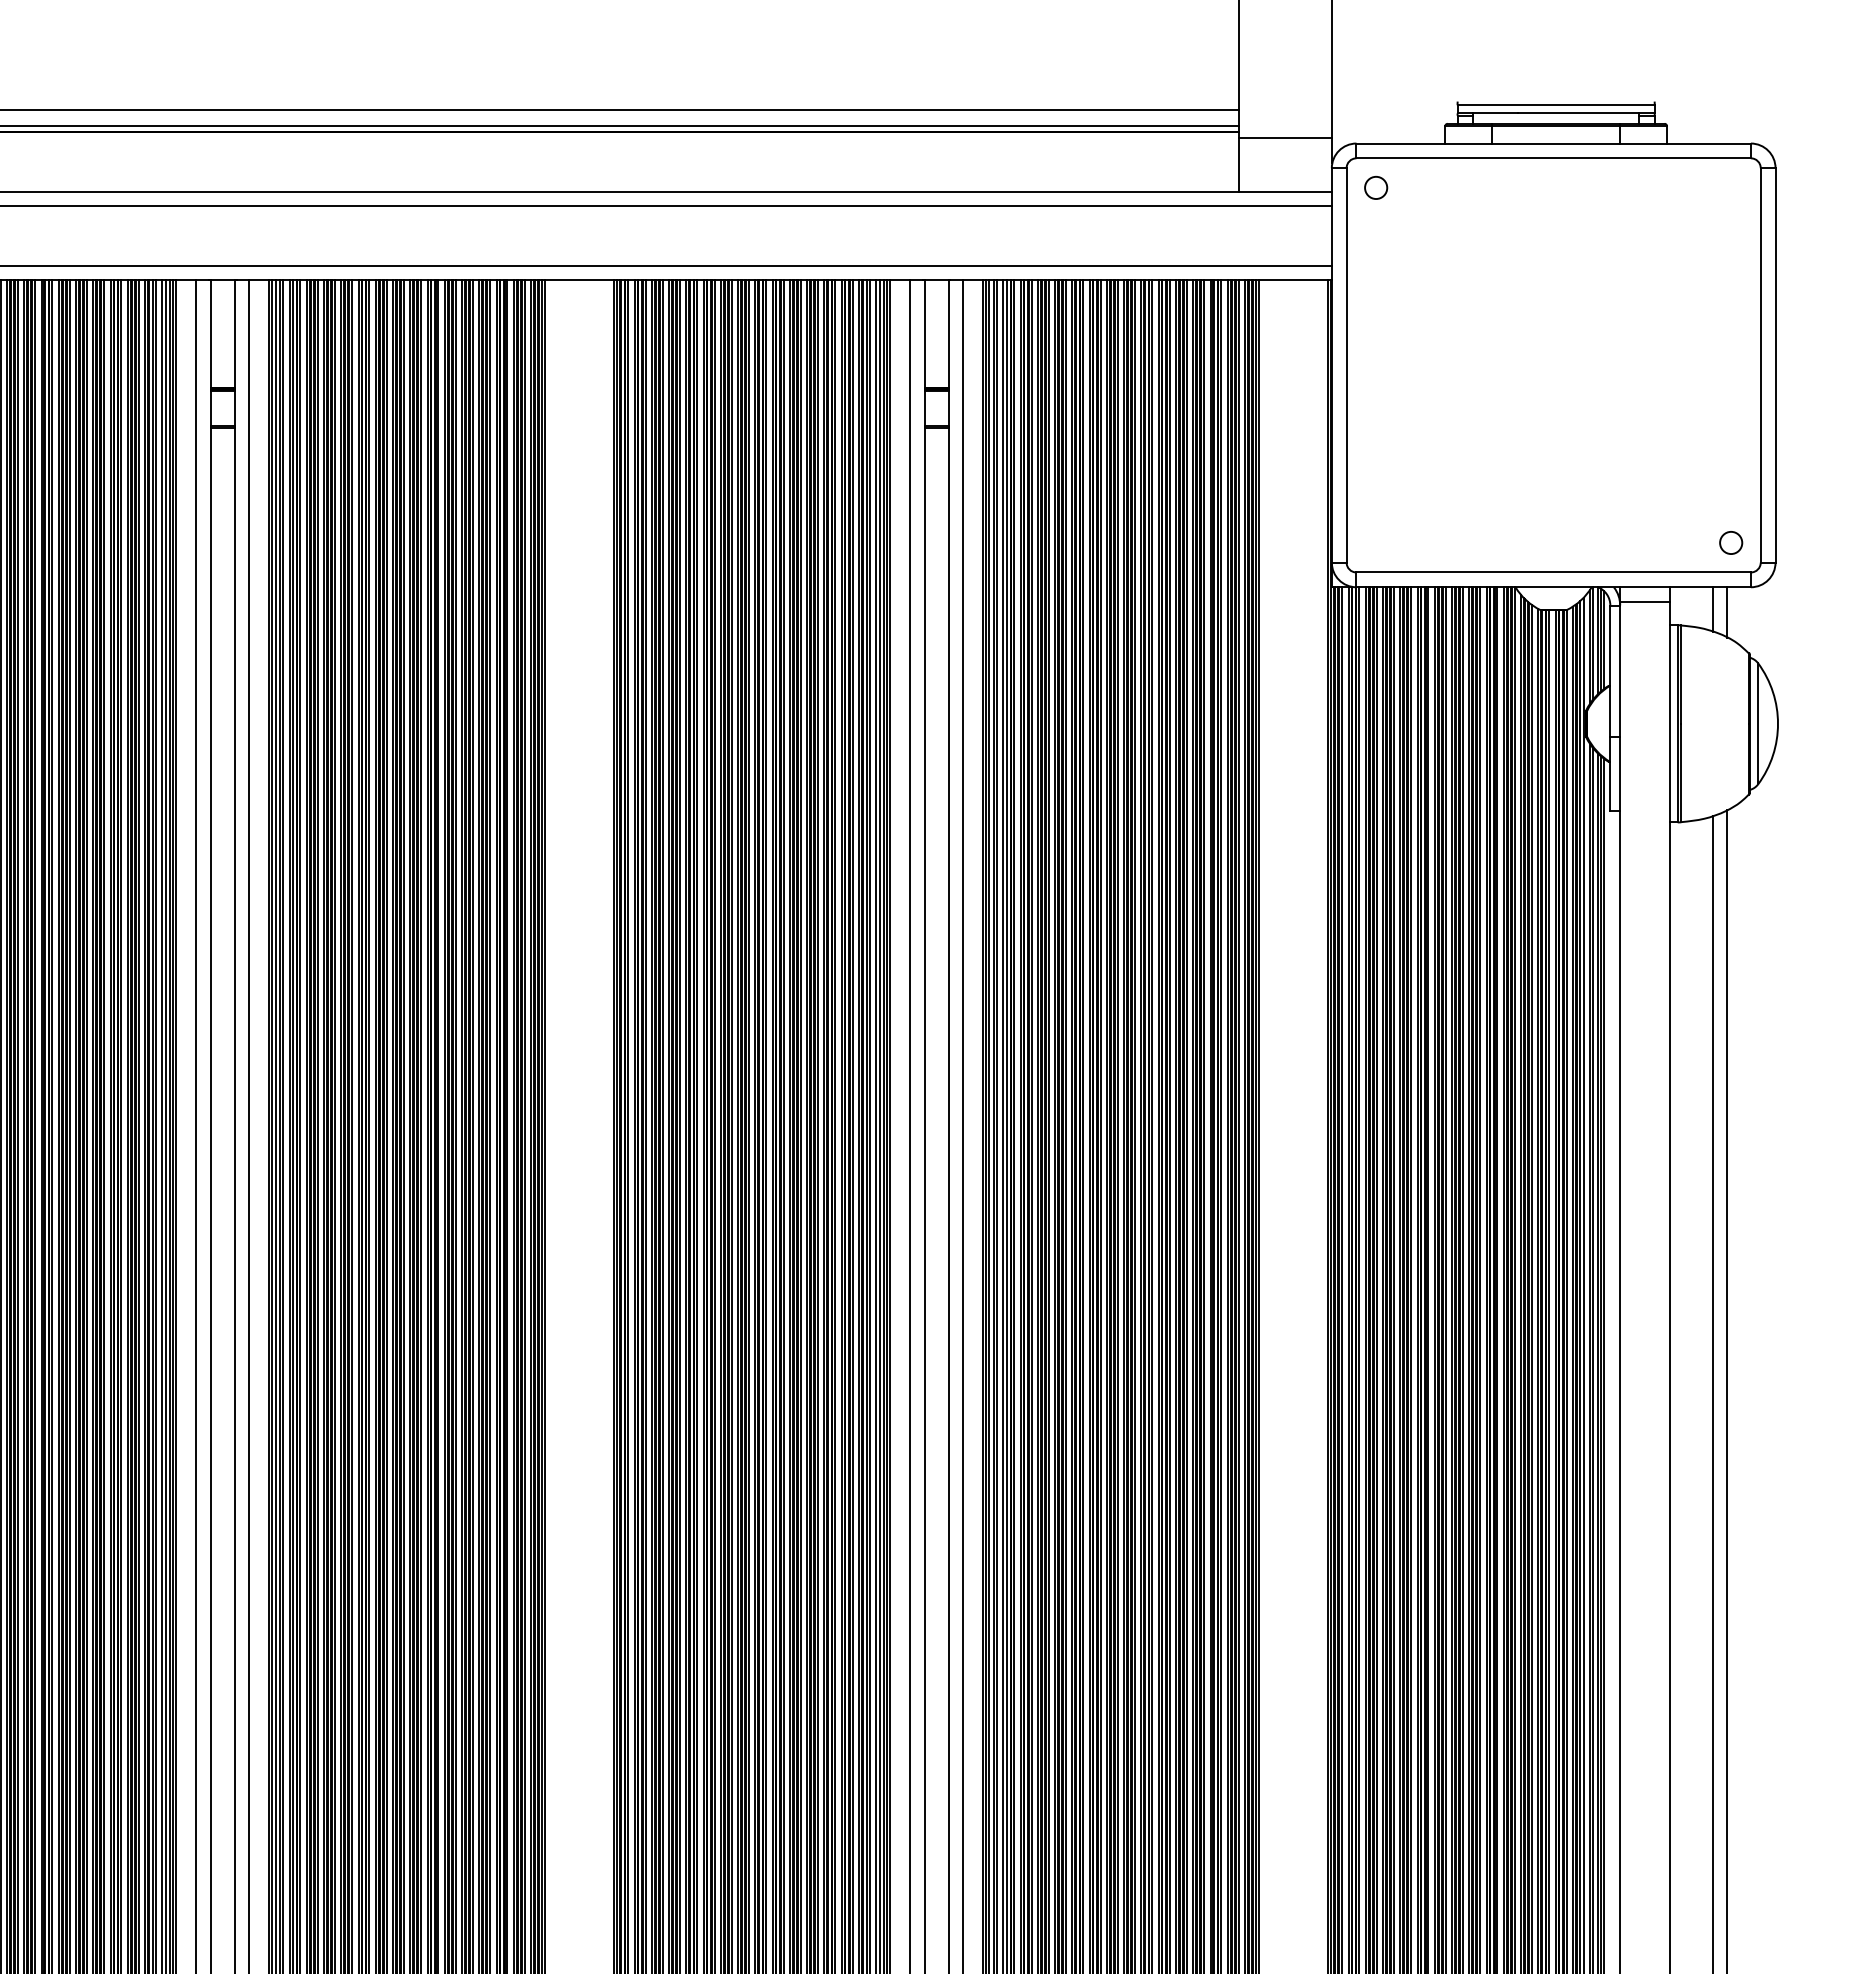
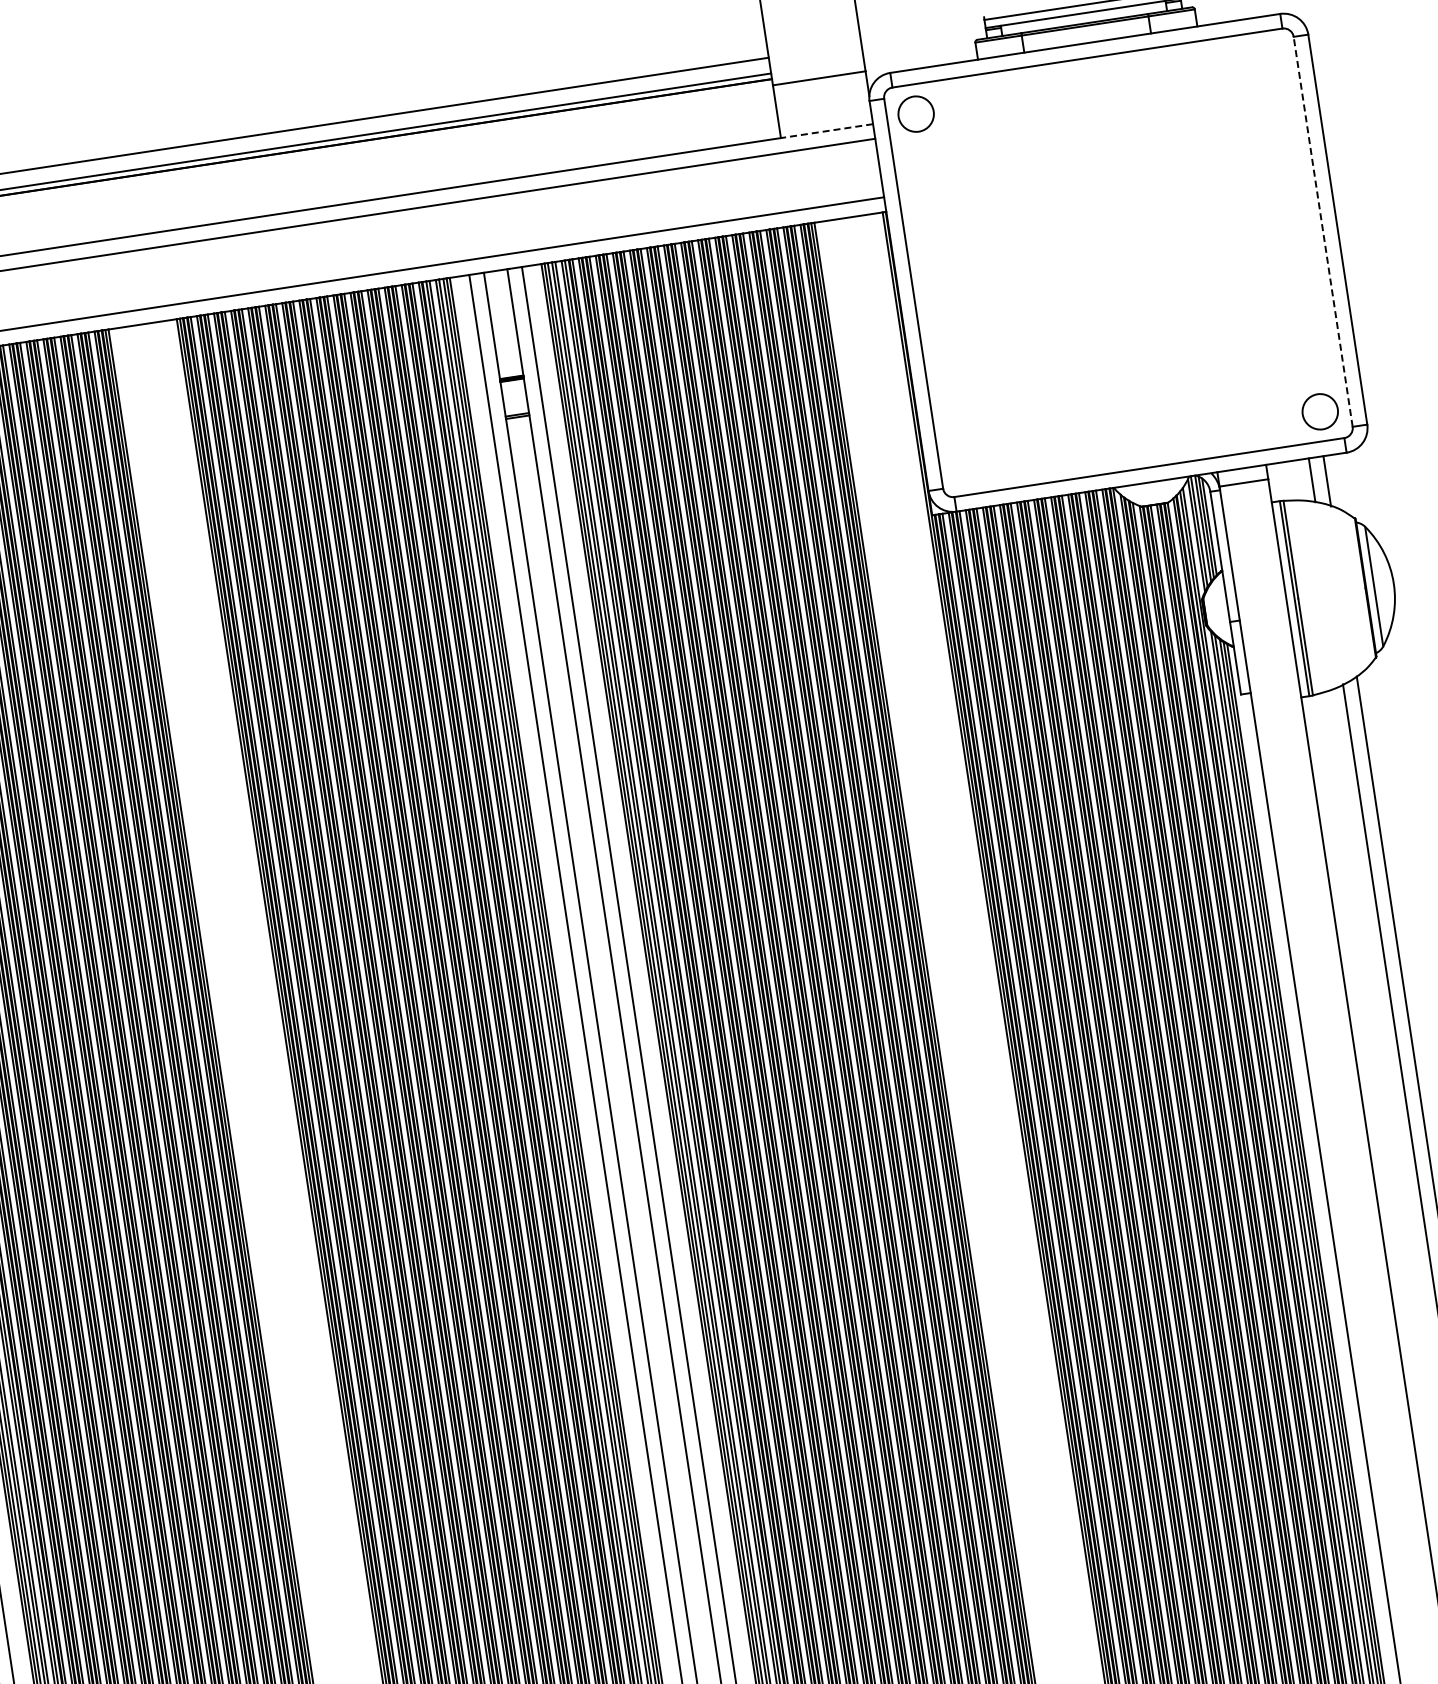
circle: (1376, 187) -> (916, 113), size x1.6
line: (1285, 191) -> (827, 130), solid -> dashed
line: (1760, 364) -> (1322, 230), solid -> dashed
circle: (1731, 542) -> (1320, 411), size x1.6

